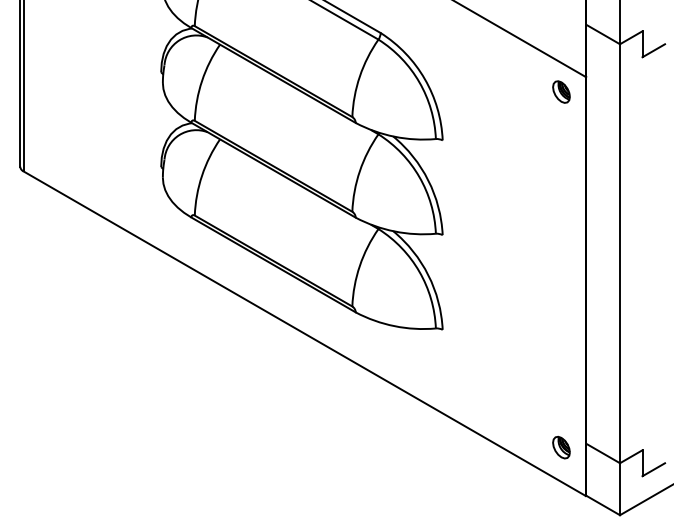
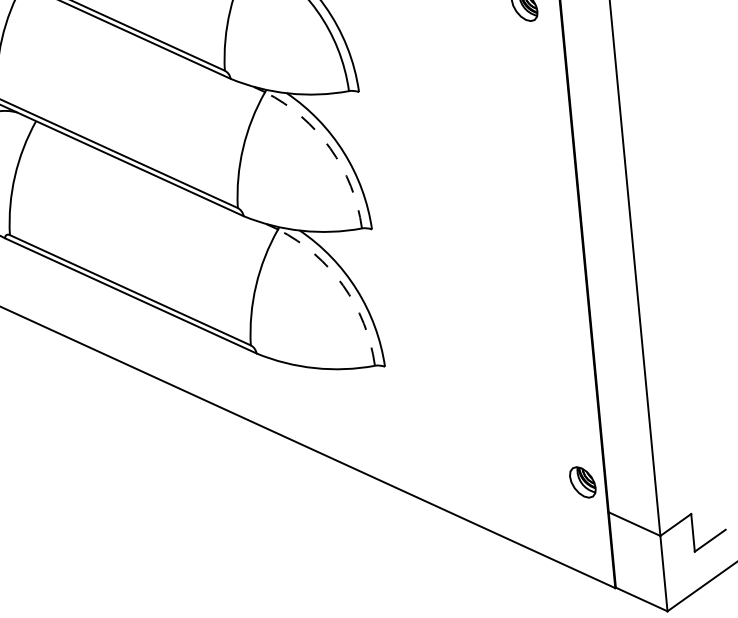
arc: (419, 177) -> (330, 149), solid -> dashed
arc: (419, 271) -> (343, 285), solid -> dashed
part: (561, 447) -> (582, 482), moved

